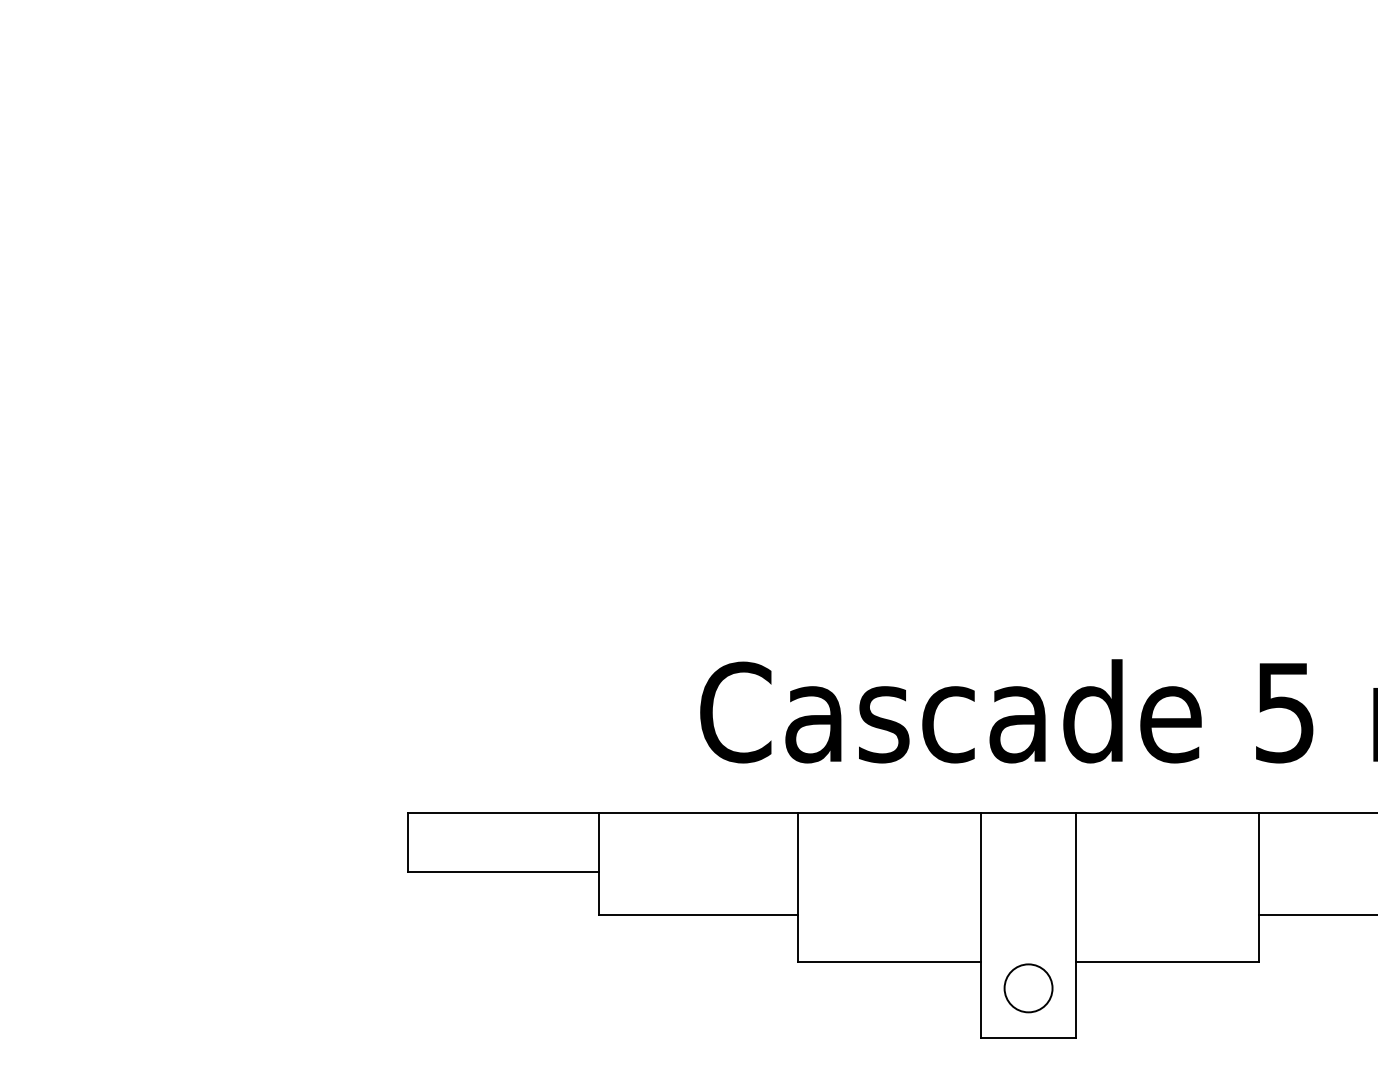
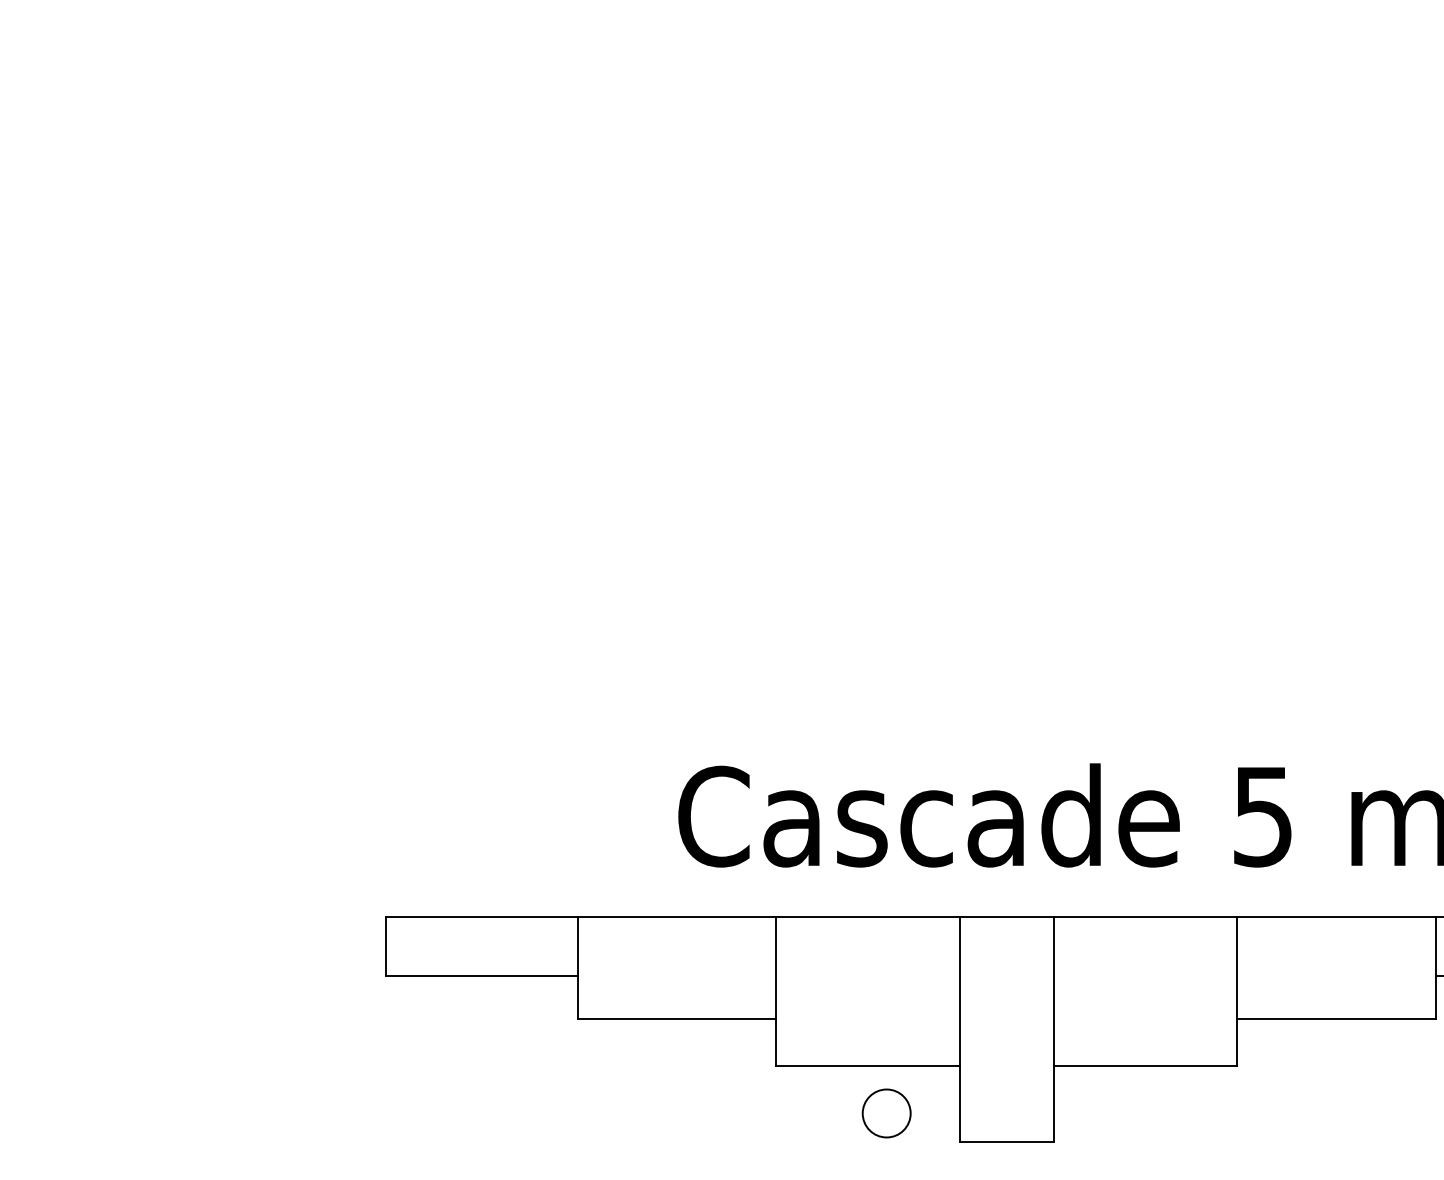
circle: (1028, 988) -> (886, 1113), moved

